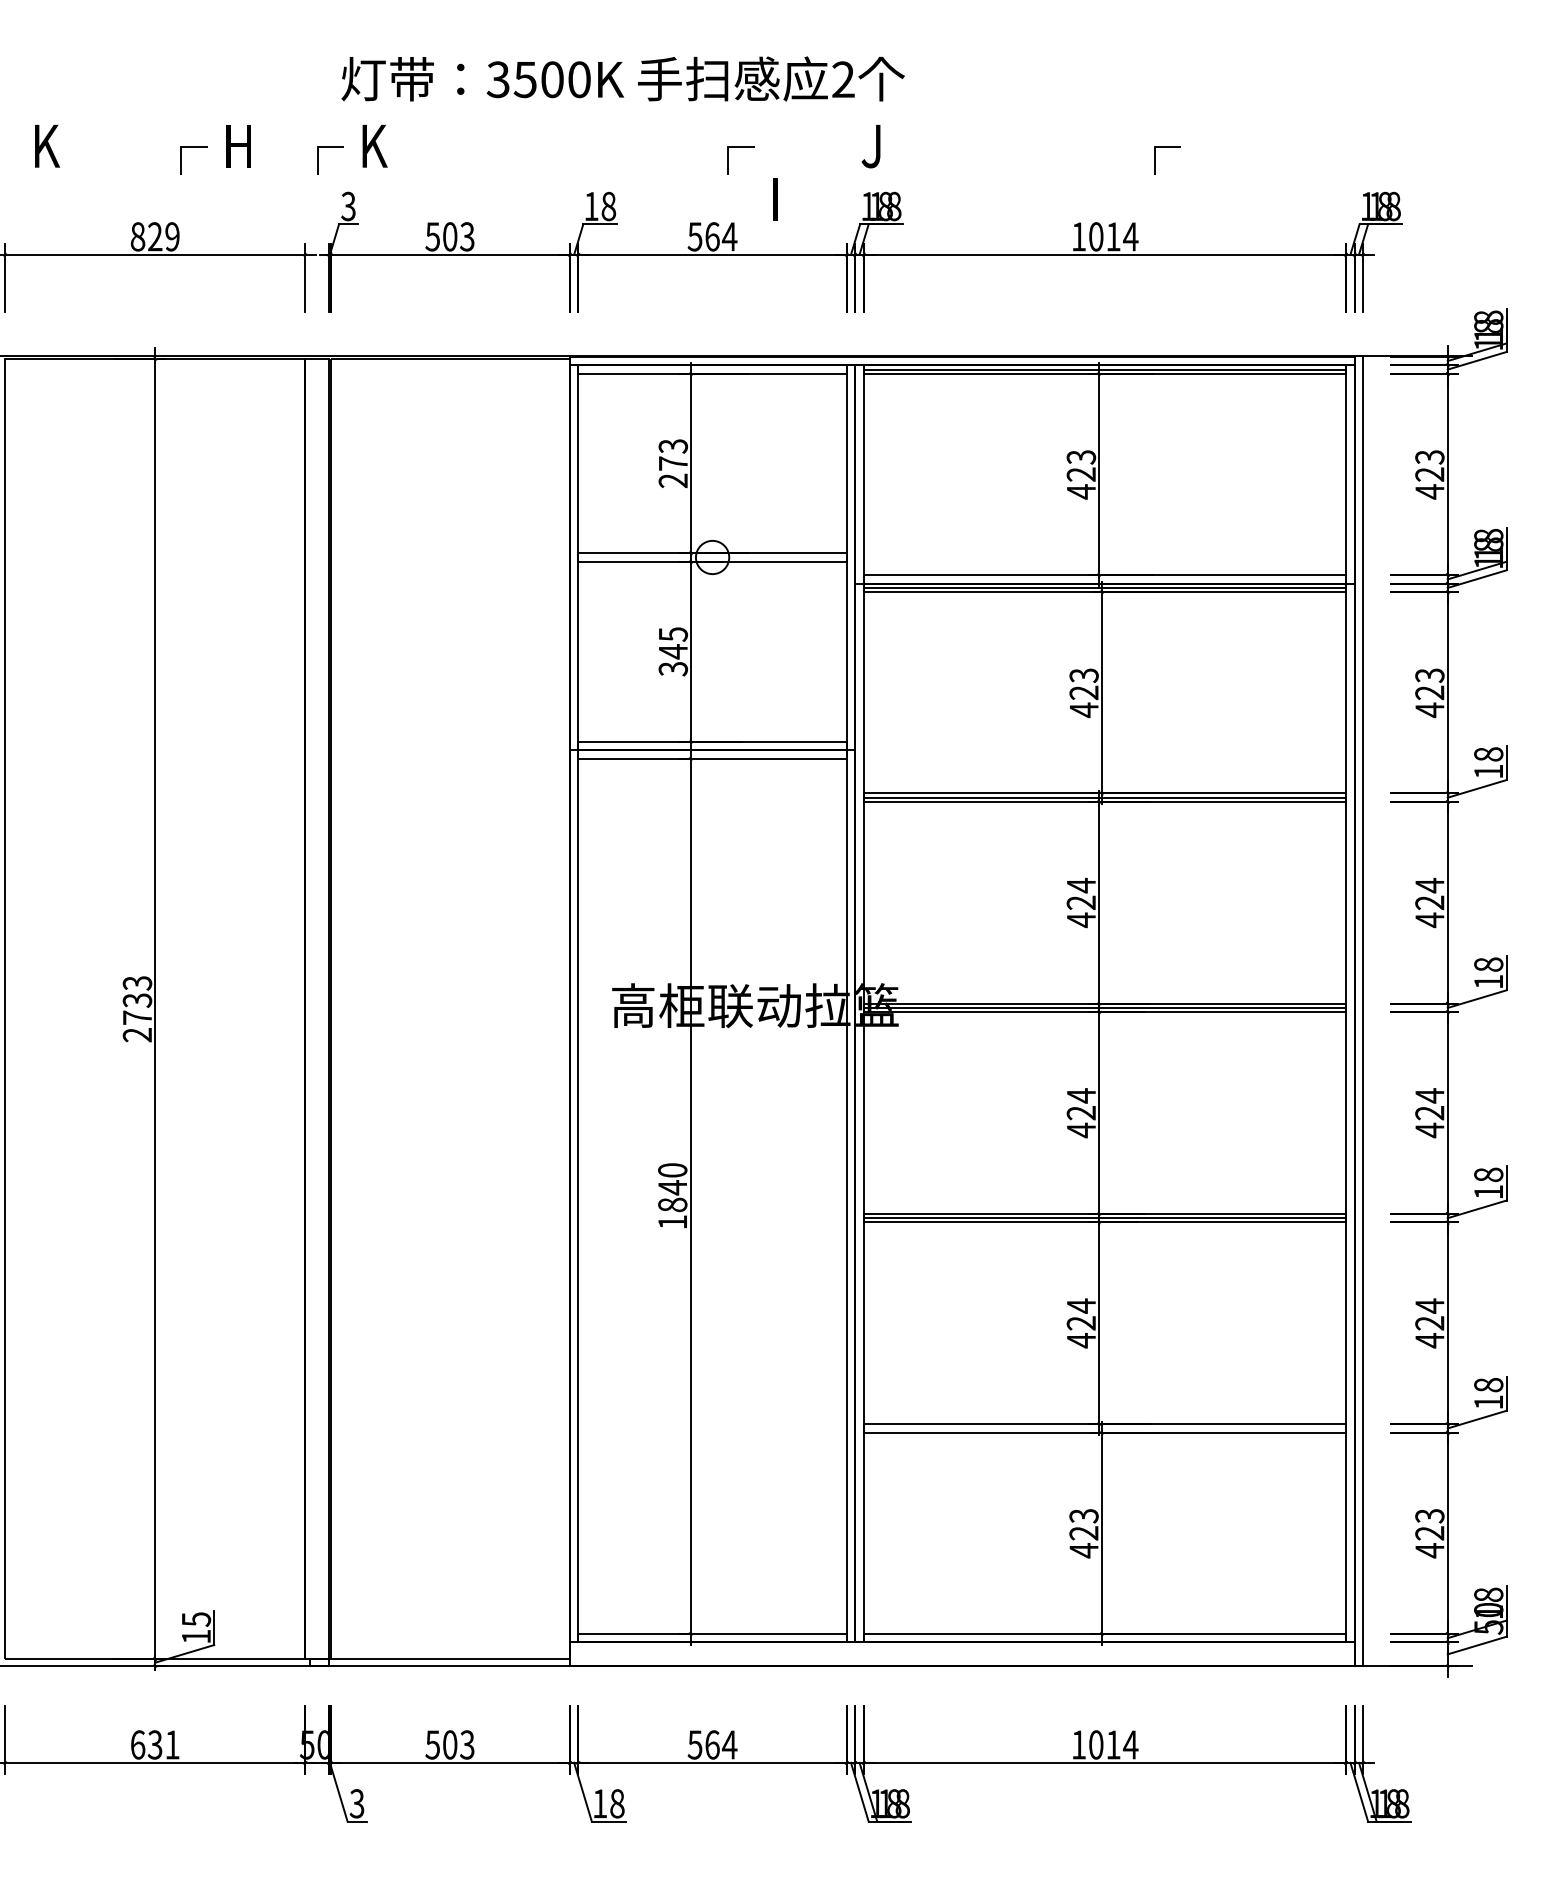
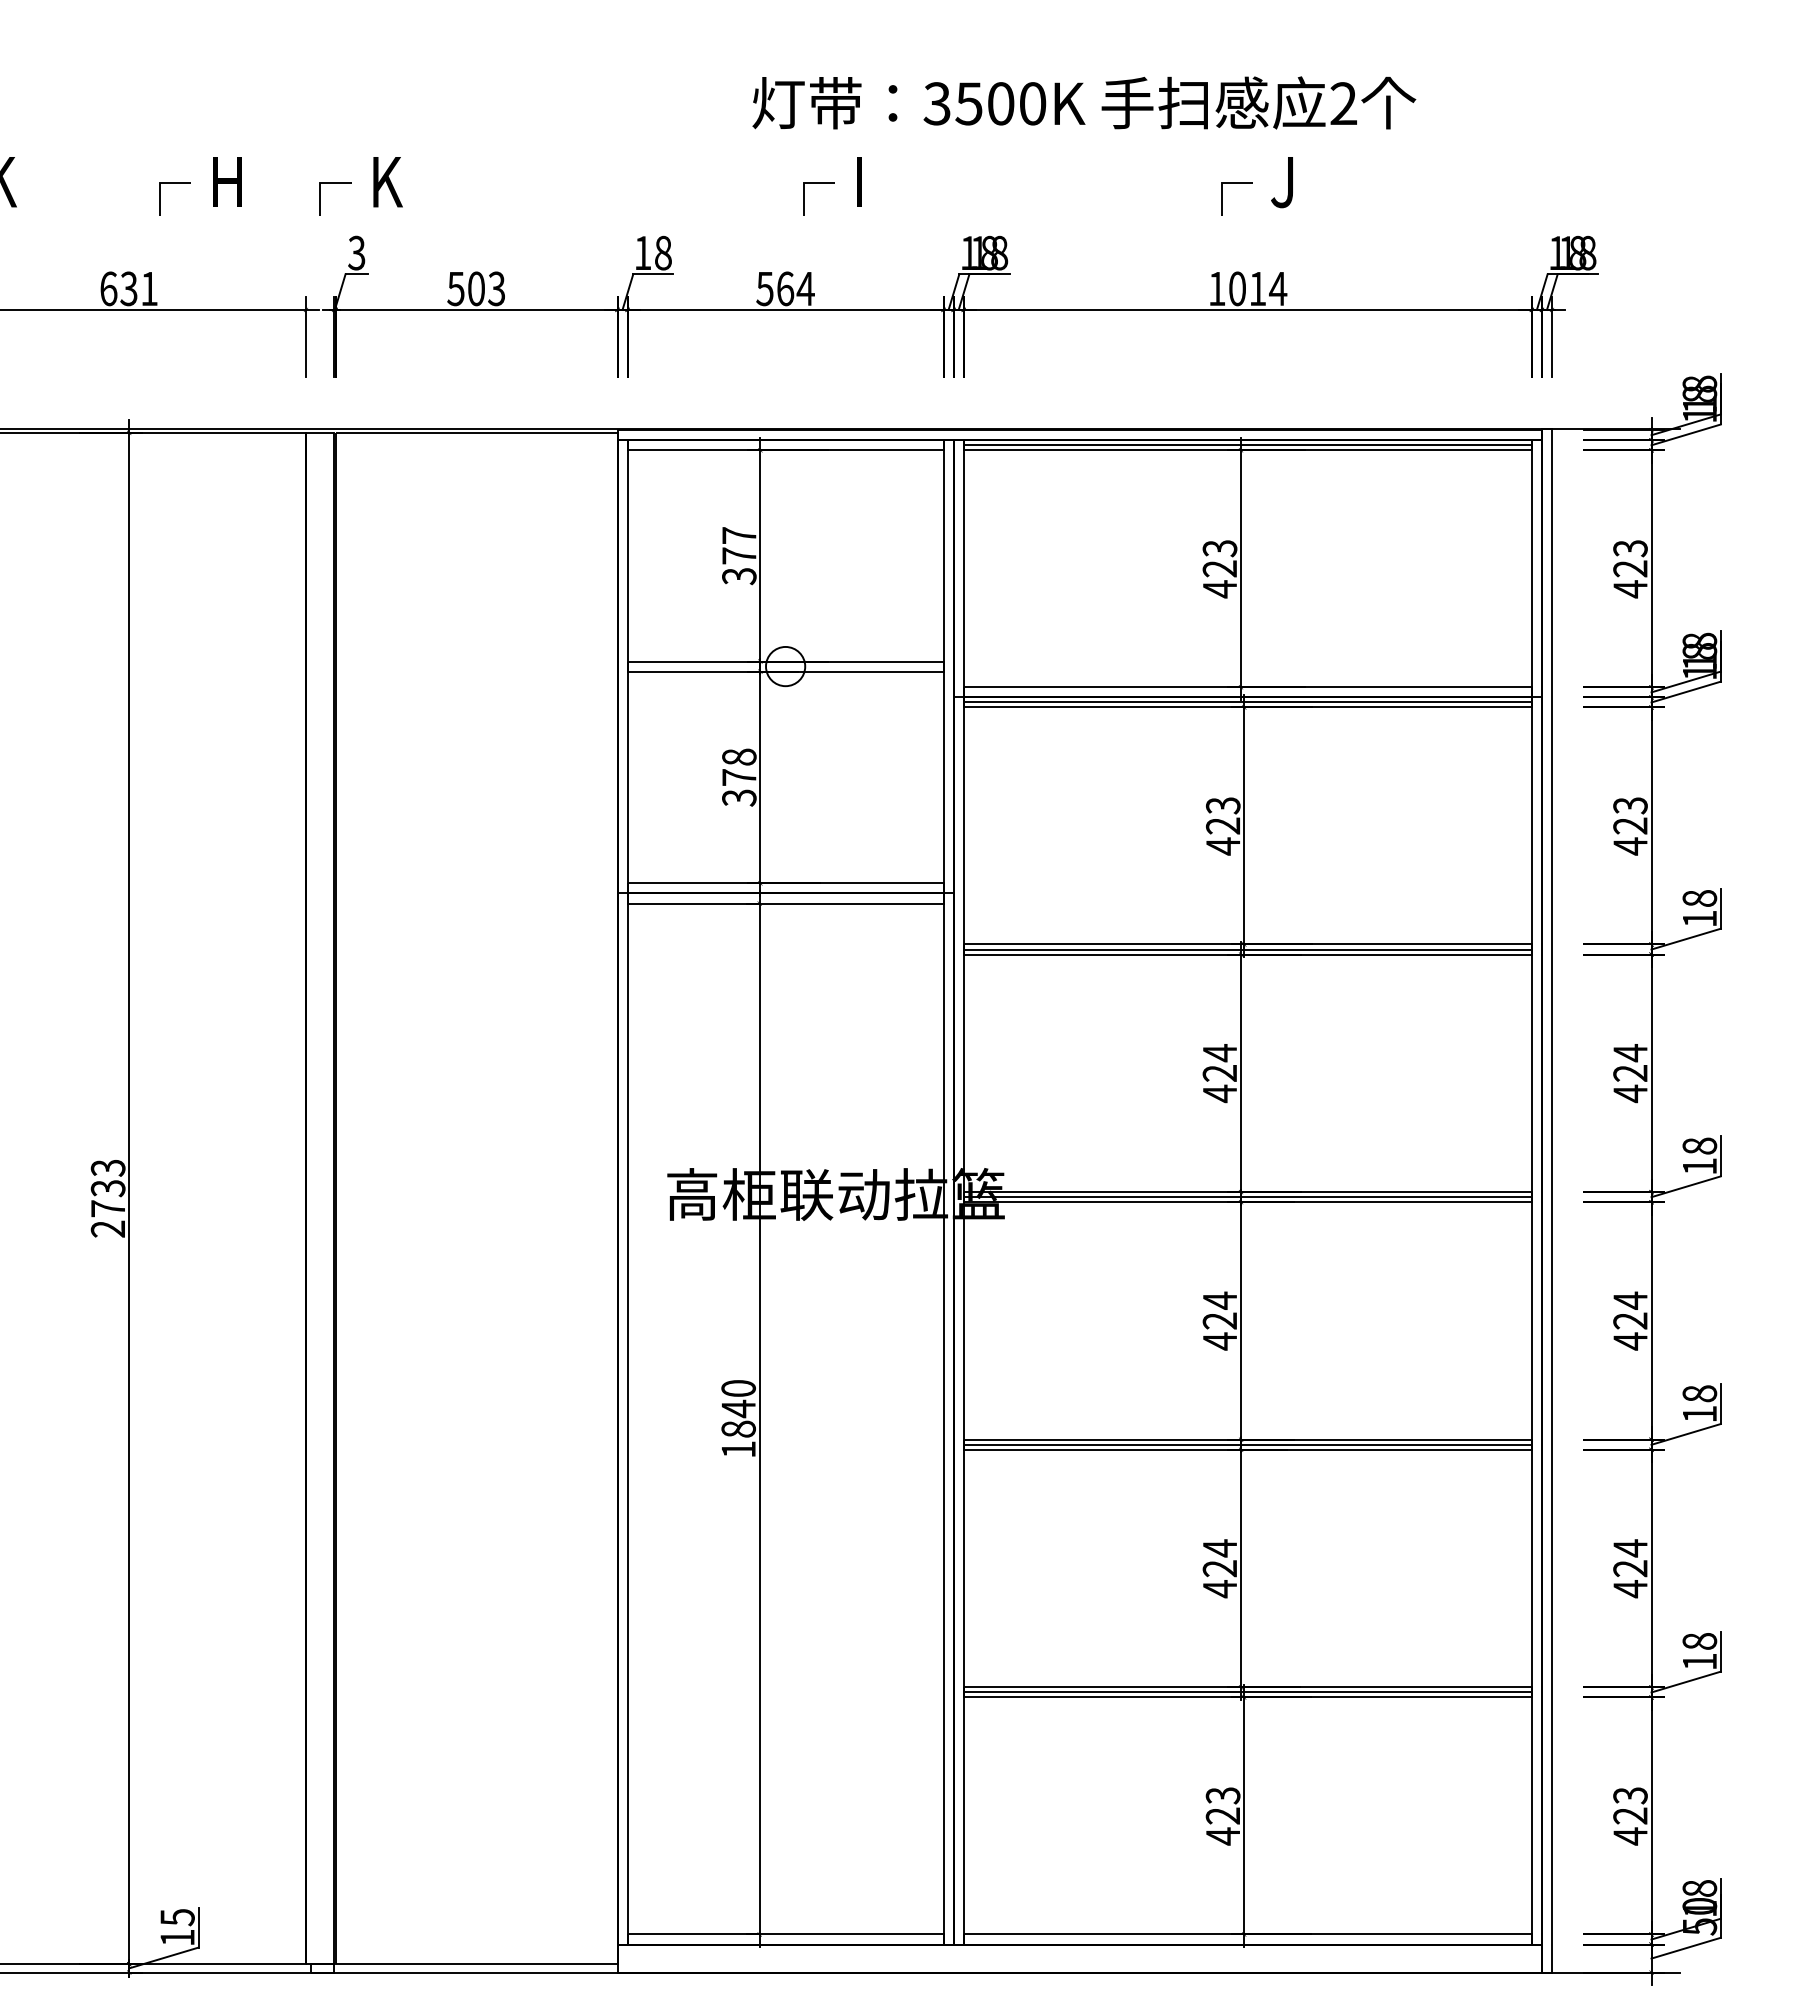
text: (622, 78) -> (1083, 102), moved
text: (870, 146) -> (1281, 182), moved
line: (1155, 160) -> (1222, 198), moved
text: (775, 199) -> (859, 182), moved
text: (154, 236) -> (128, 288), 829 -> 631
text: (673, 463) -> (739, 555), 273 -> 377
text: (672, 643) -> (738, 767), 345 -> 378
line: (1104, 1428) -> (1247, 1692), added

